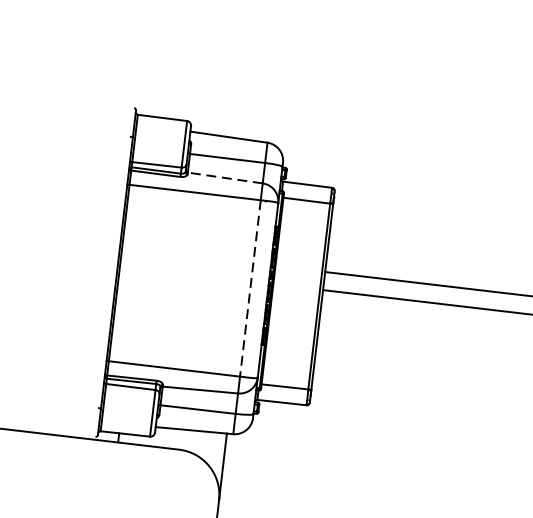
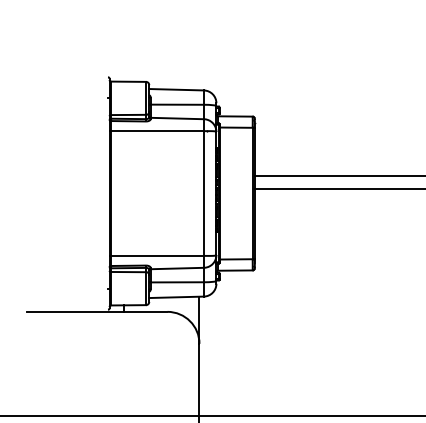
line: (225, 177) -> (177, 118), dashed -> solid
line: (249, 289) -> (203, 194), dashed -> solid

